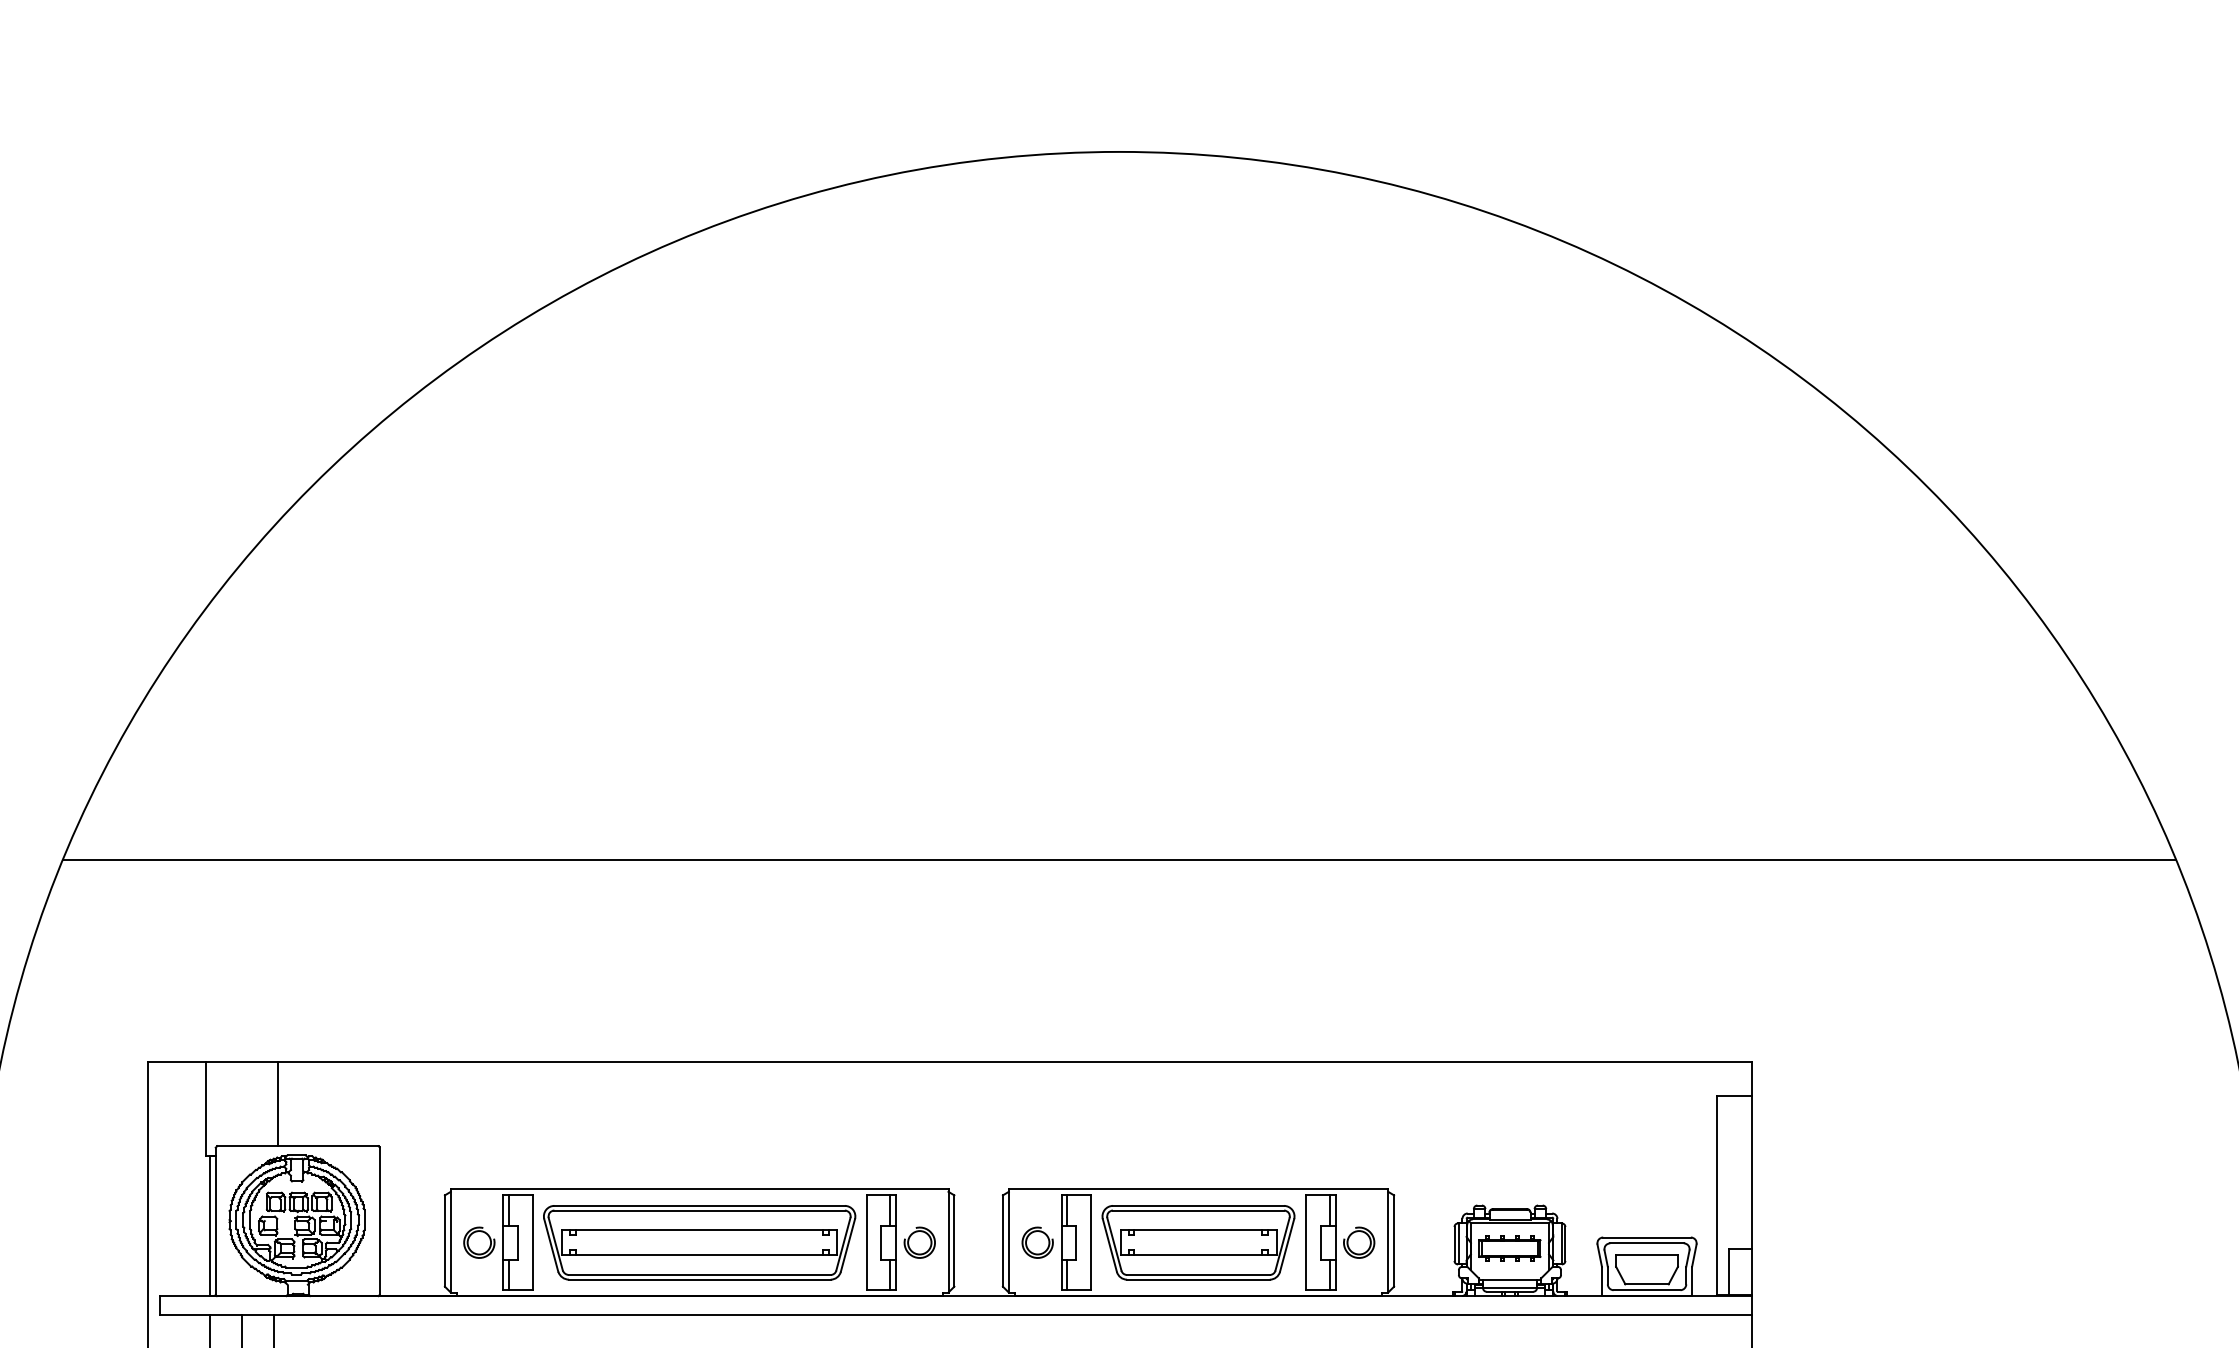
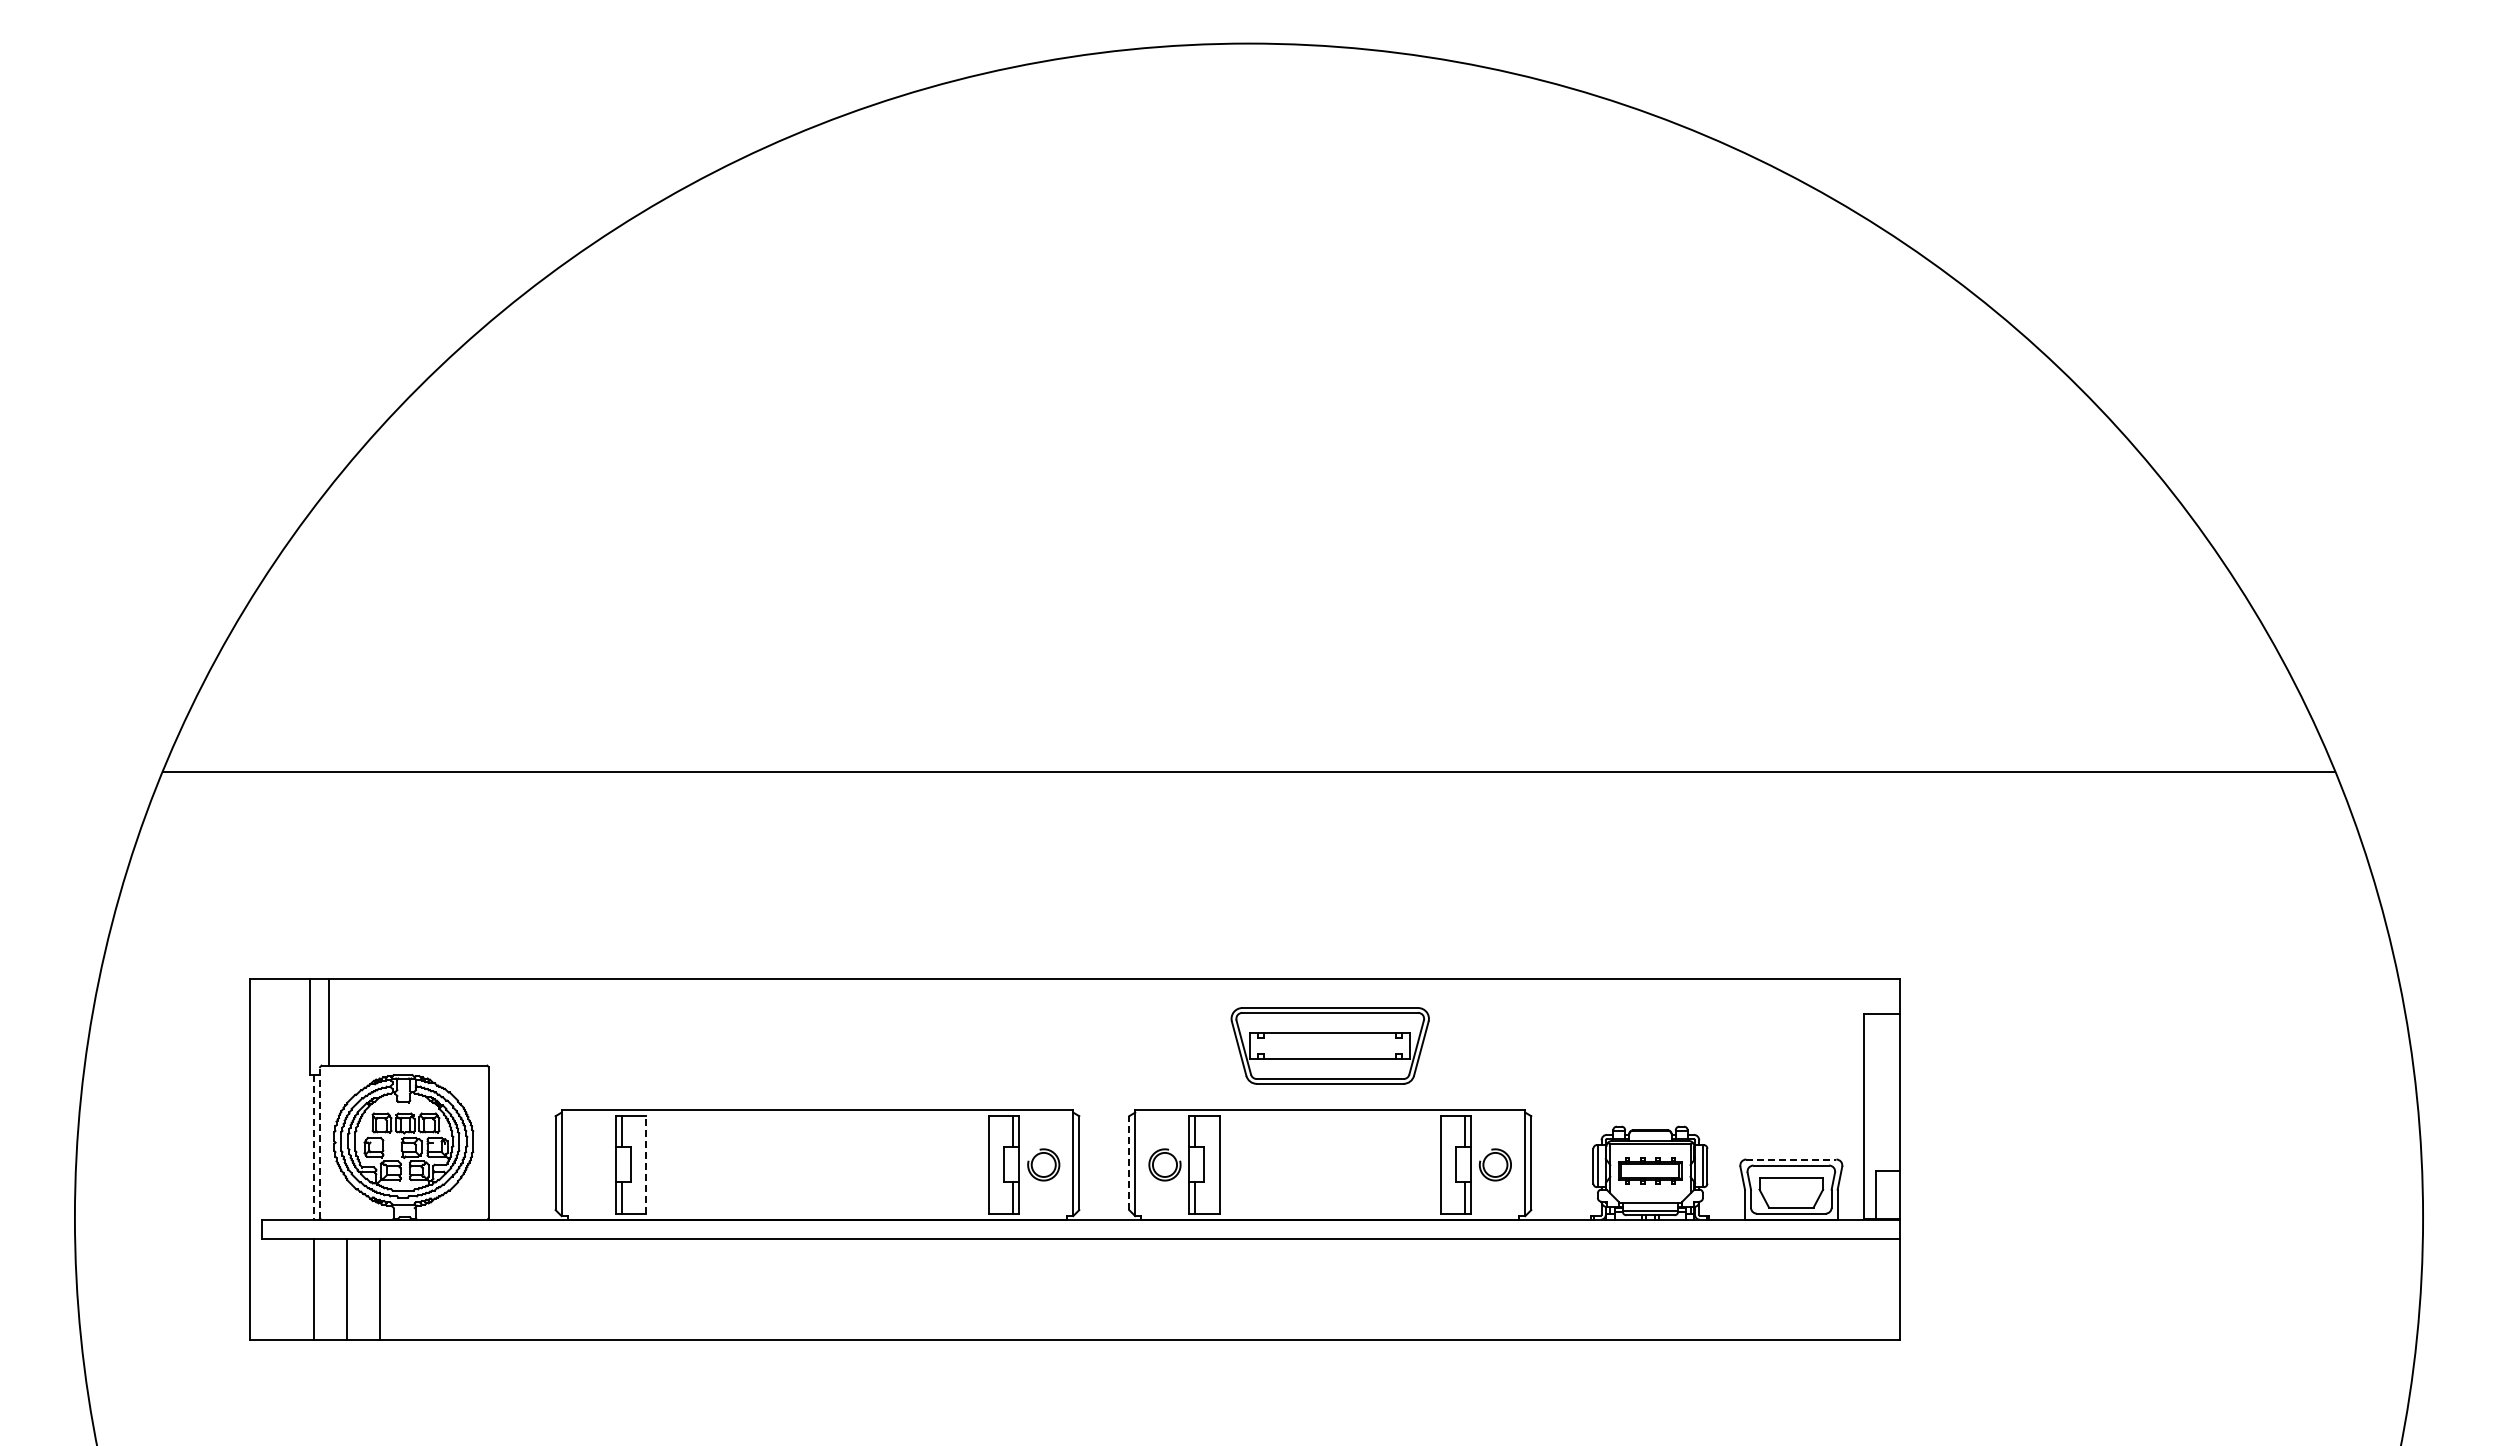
line: (277, 1103) -> (328, 1021), moved
line: (216, 1220) -> (320, 1142), solid -> dashed
line: (209, 1225) -> (313, 1147), solid -> dashed
line: (1647, 1237) -> (1791, 1159), solid -> dashed
line: (1003, 1241) -> (1129, 1163), solid -> dashed
part: (478, 1242) -> (590, 1164), removed
line: (532, 1242) -> (645, 1164), solid -> dashed
part: (699, 1242) -> (817, 1164), removed
part: (1197, 1242) -> (1329, 1045), moved

